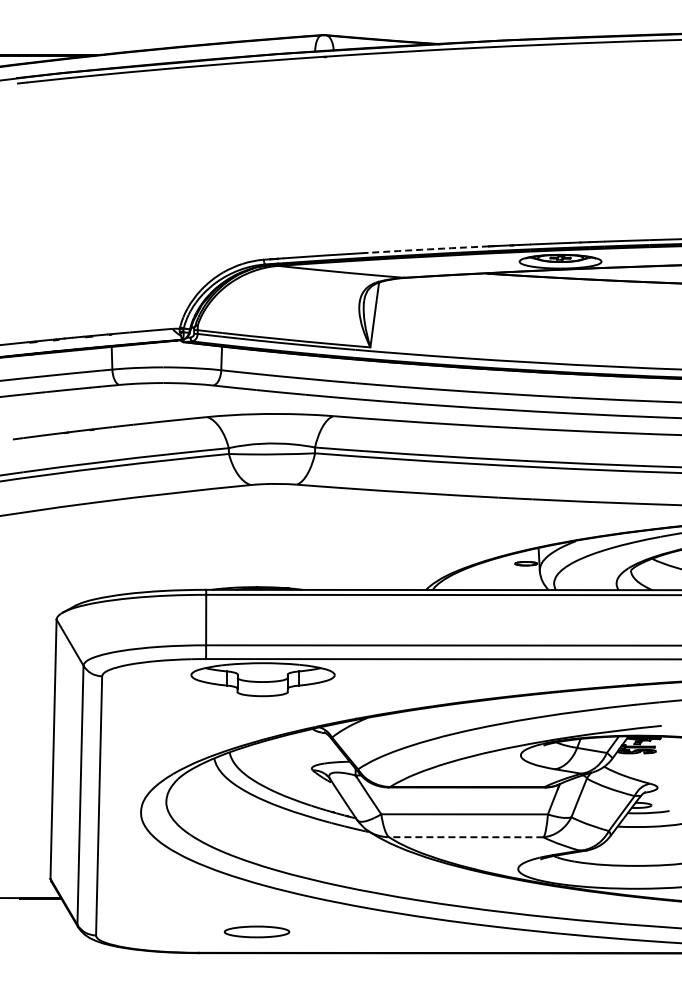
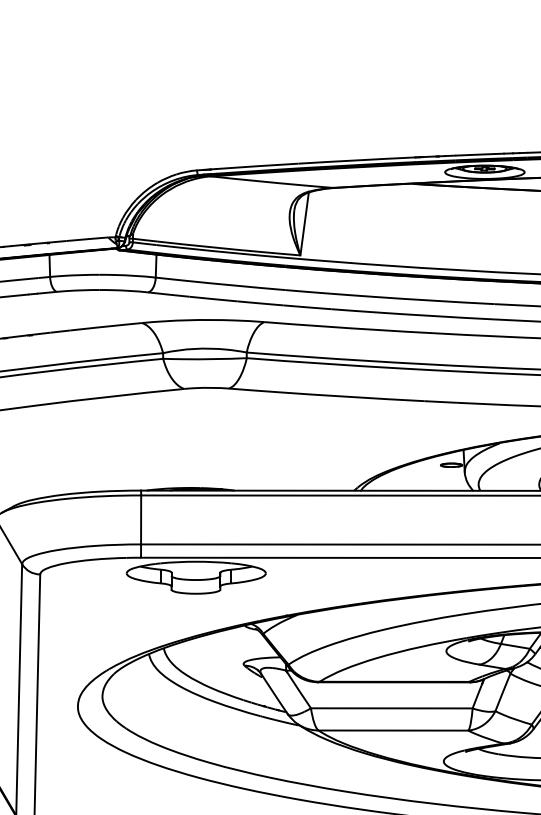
arc: (428, 249) -> (356, 160), dashed -> solid
line: (465, 837) -> (392, 730), dashed -> solid

